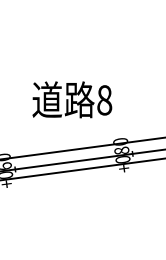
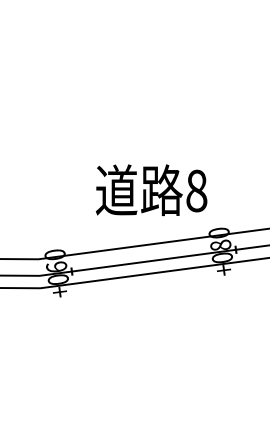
text: (72, 99) -> (151, 189), moved

